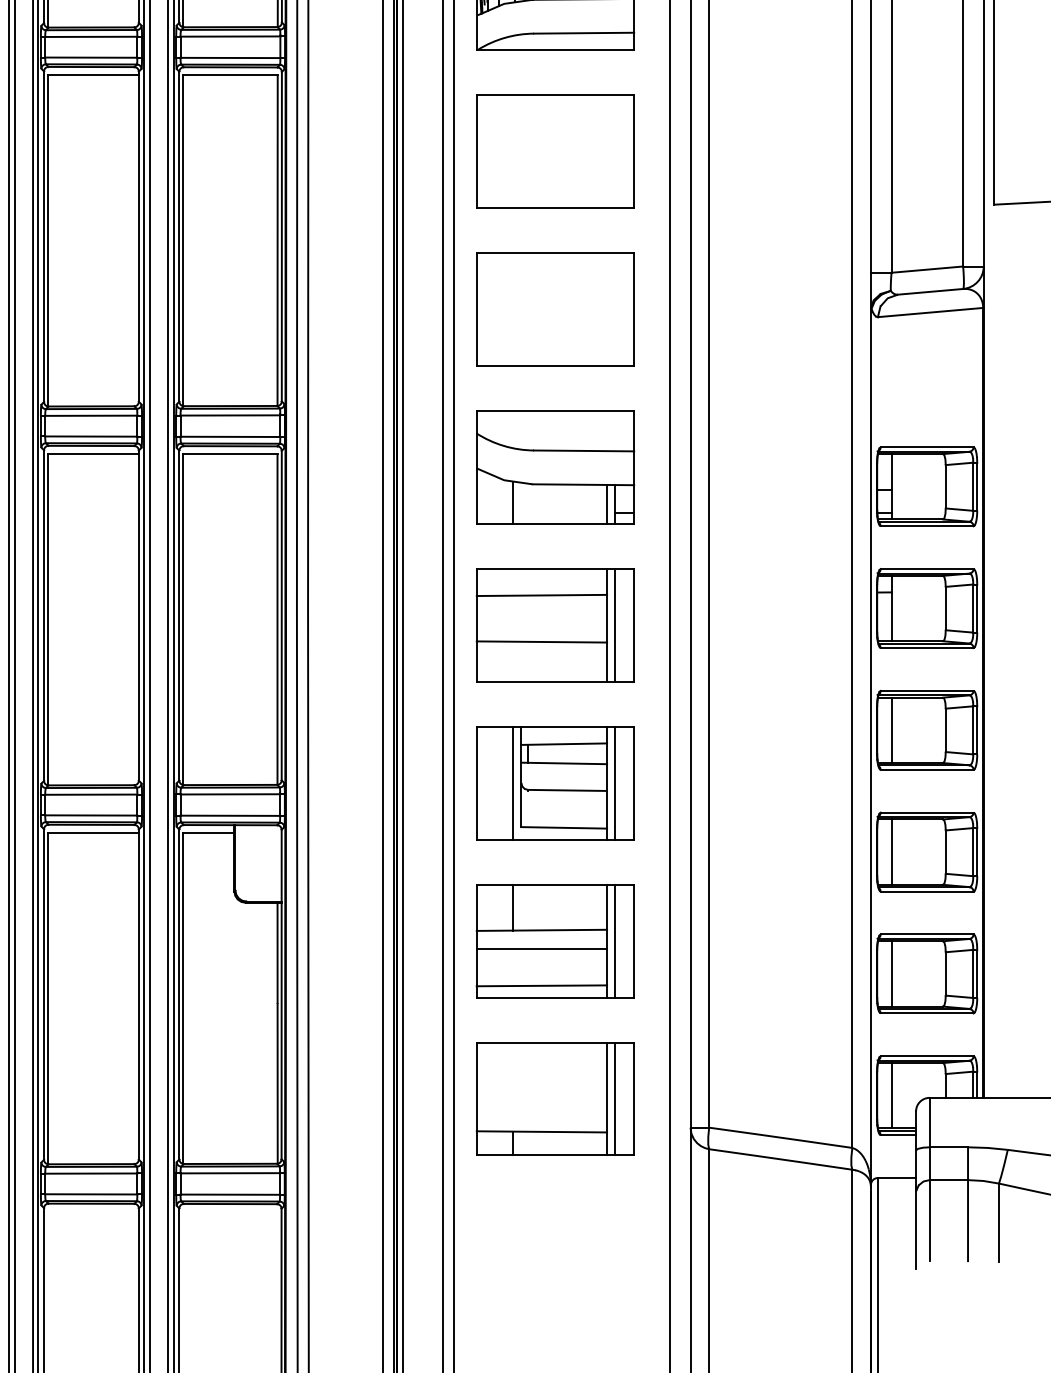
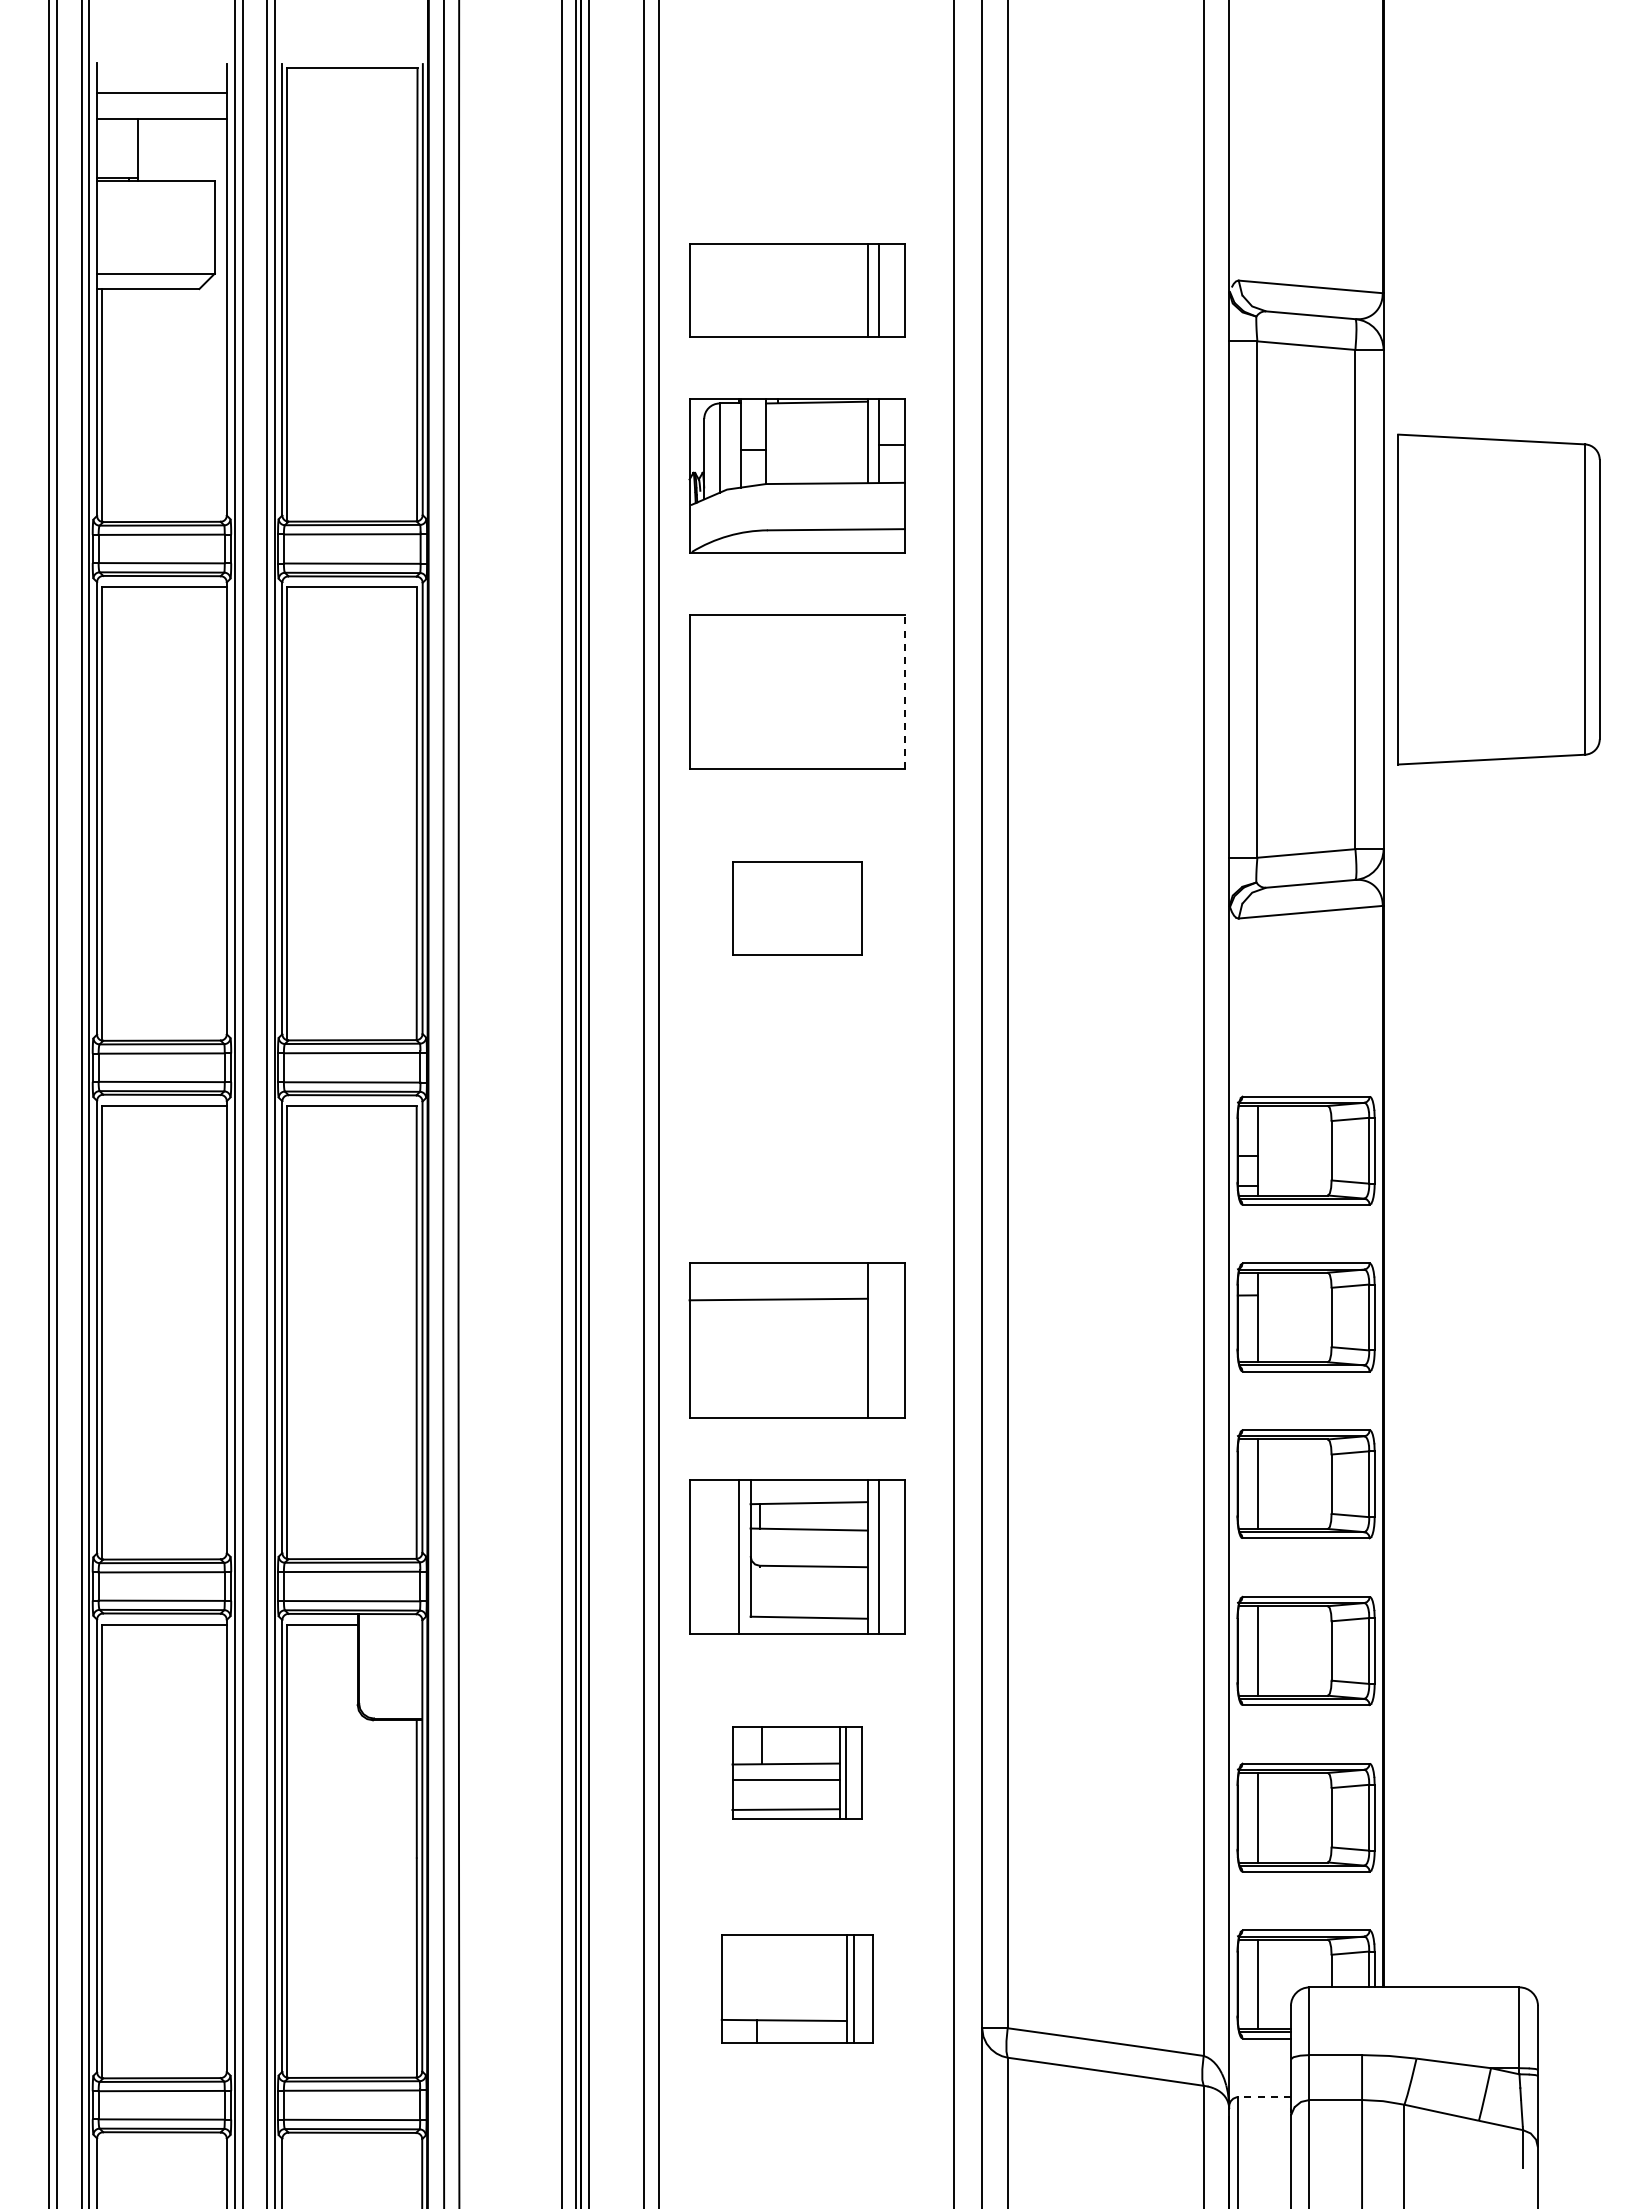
line: (633, 151) -> (904, 691), solid -> dashed
part: (555, 309) -> (797, 908), size x0.6
part: (554, 467) -> (796, 1124), removed
line: (614, 625) -> (878, 1340), removed
line: (541, 642) -> (778, 1363), removed
part: (554, 940) -> (796, 1772), size x0.6
part: (554, 1098) -> (796, 1988), size x0.7
line: (896, 1178) -> (1264, 2097), solid -> dashed

